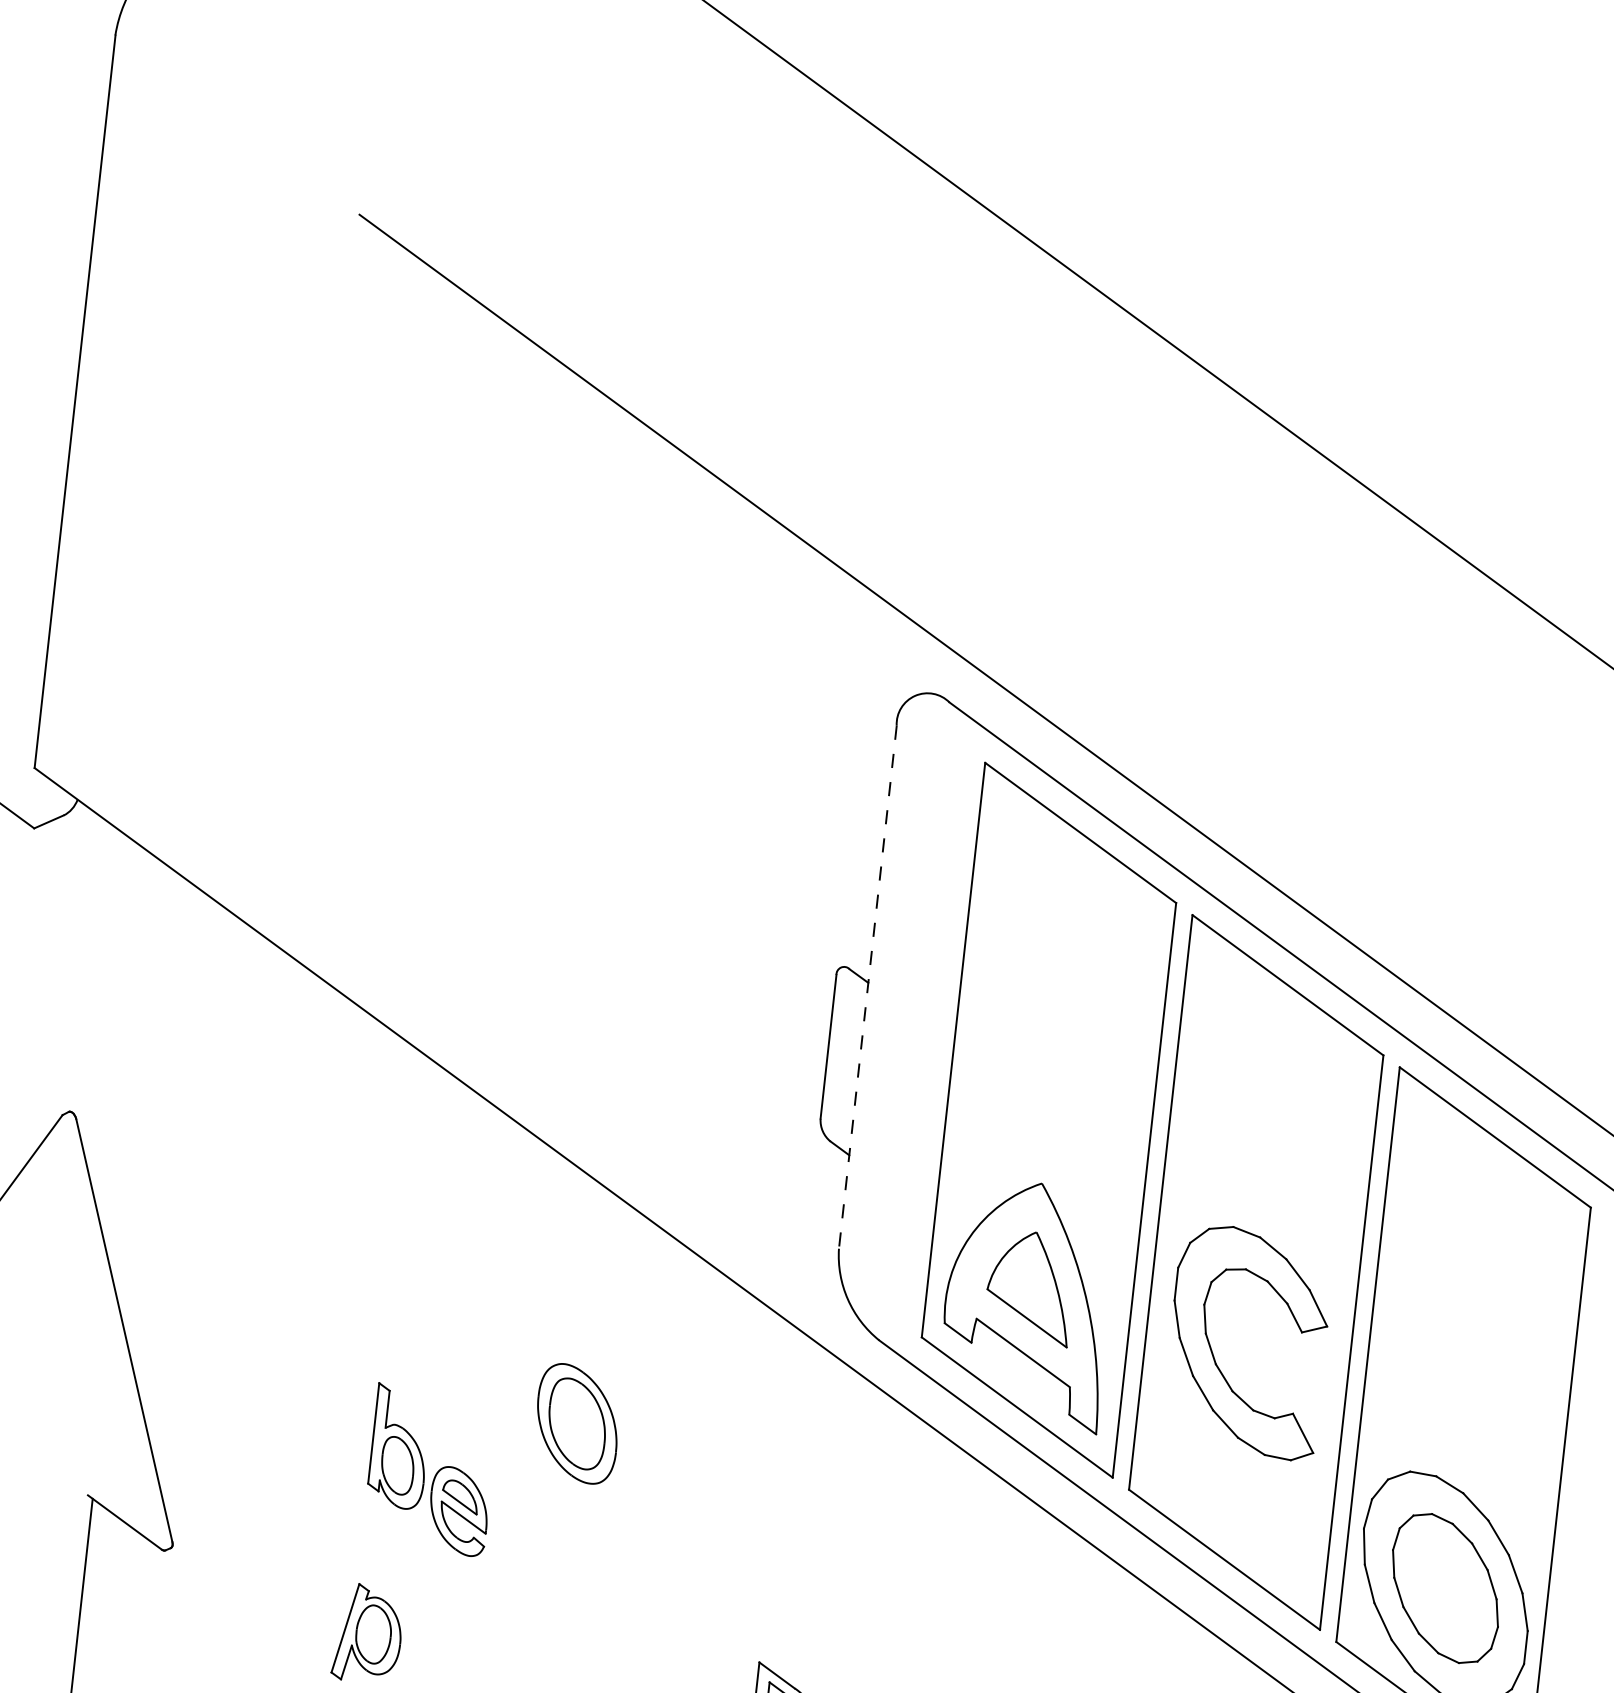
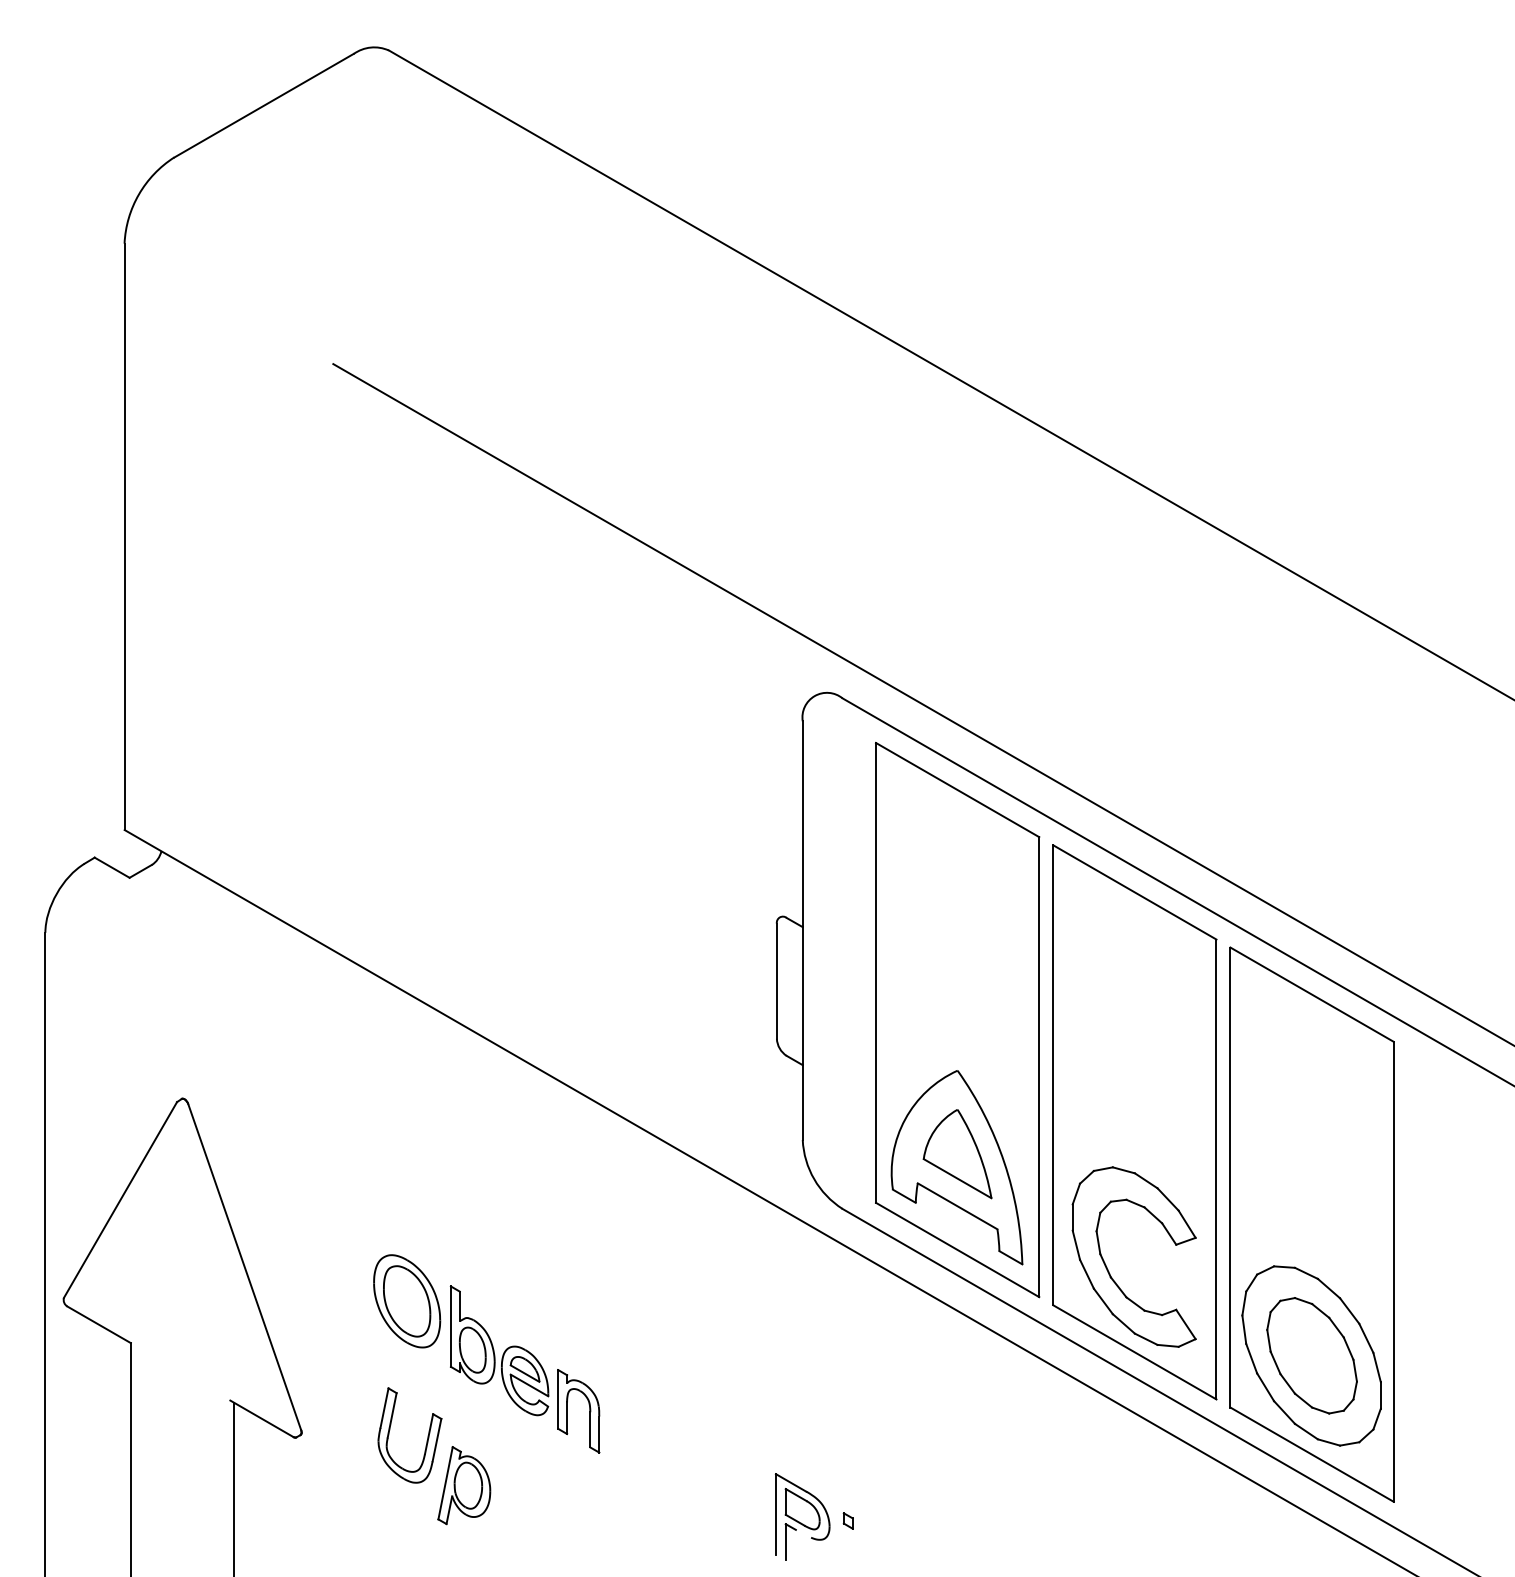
line: (867, 988) -> (802, 931), dashed -> solid
part: (1213, 1354) -> (1108, 1269), moved
part: (577, 1424) -> (407, 1301), moved
part: (507, 1555) -> (567, 1411), added
part: (327, 1572) -> (426, 1440), added

